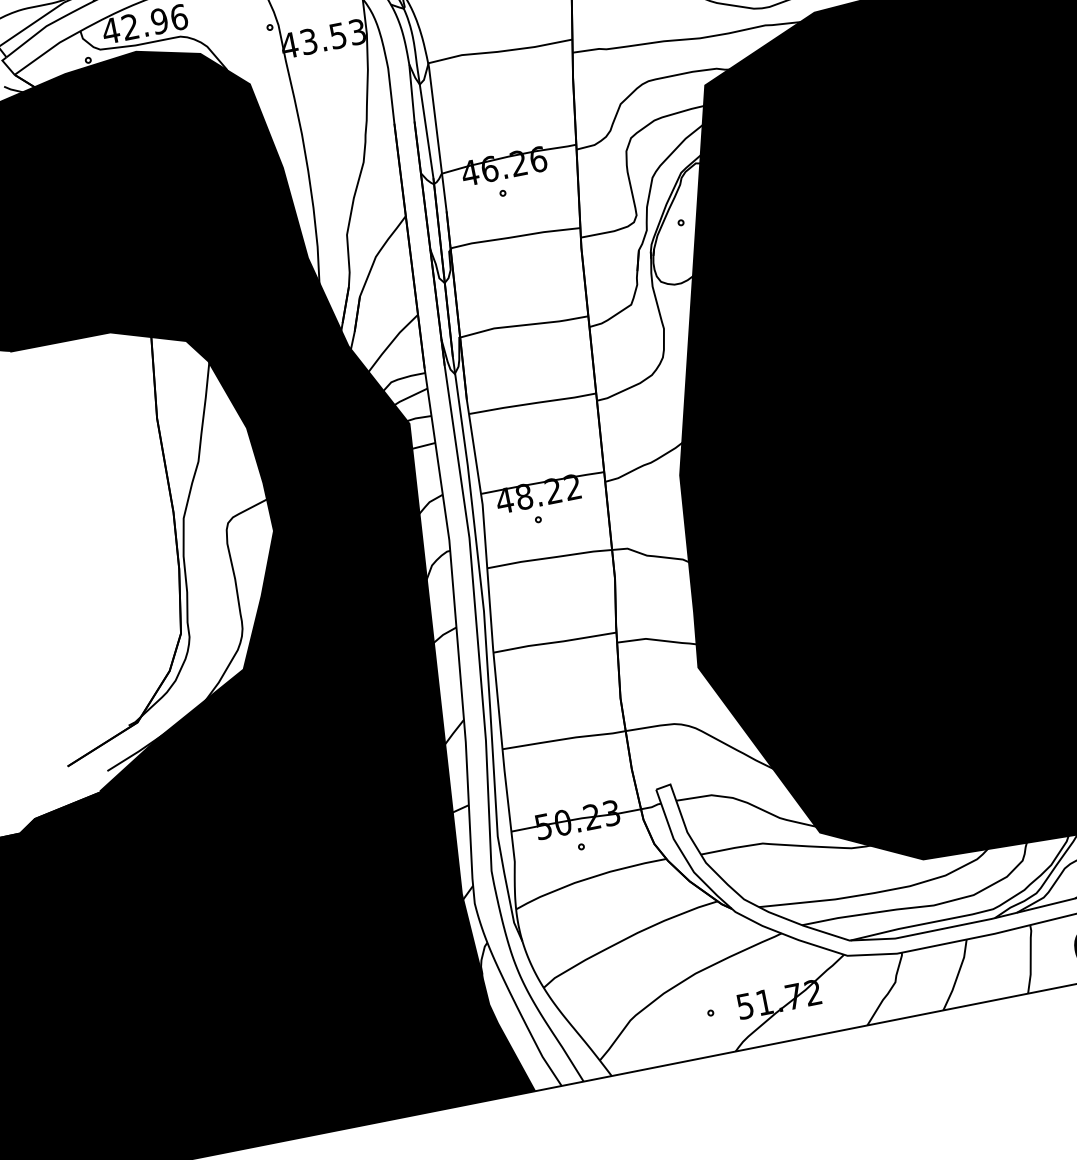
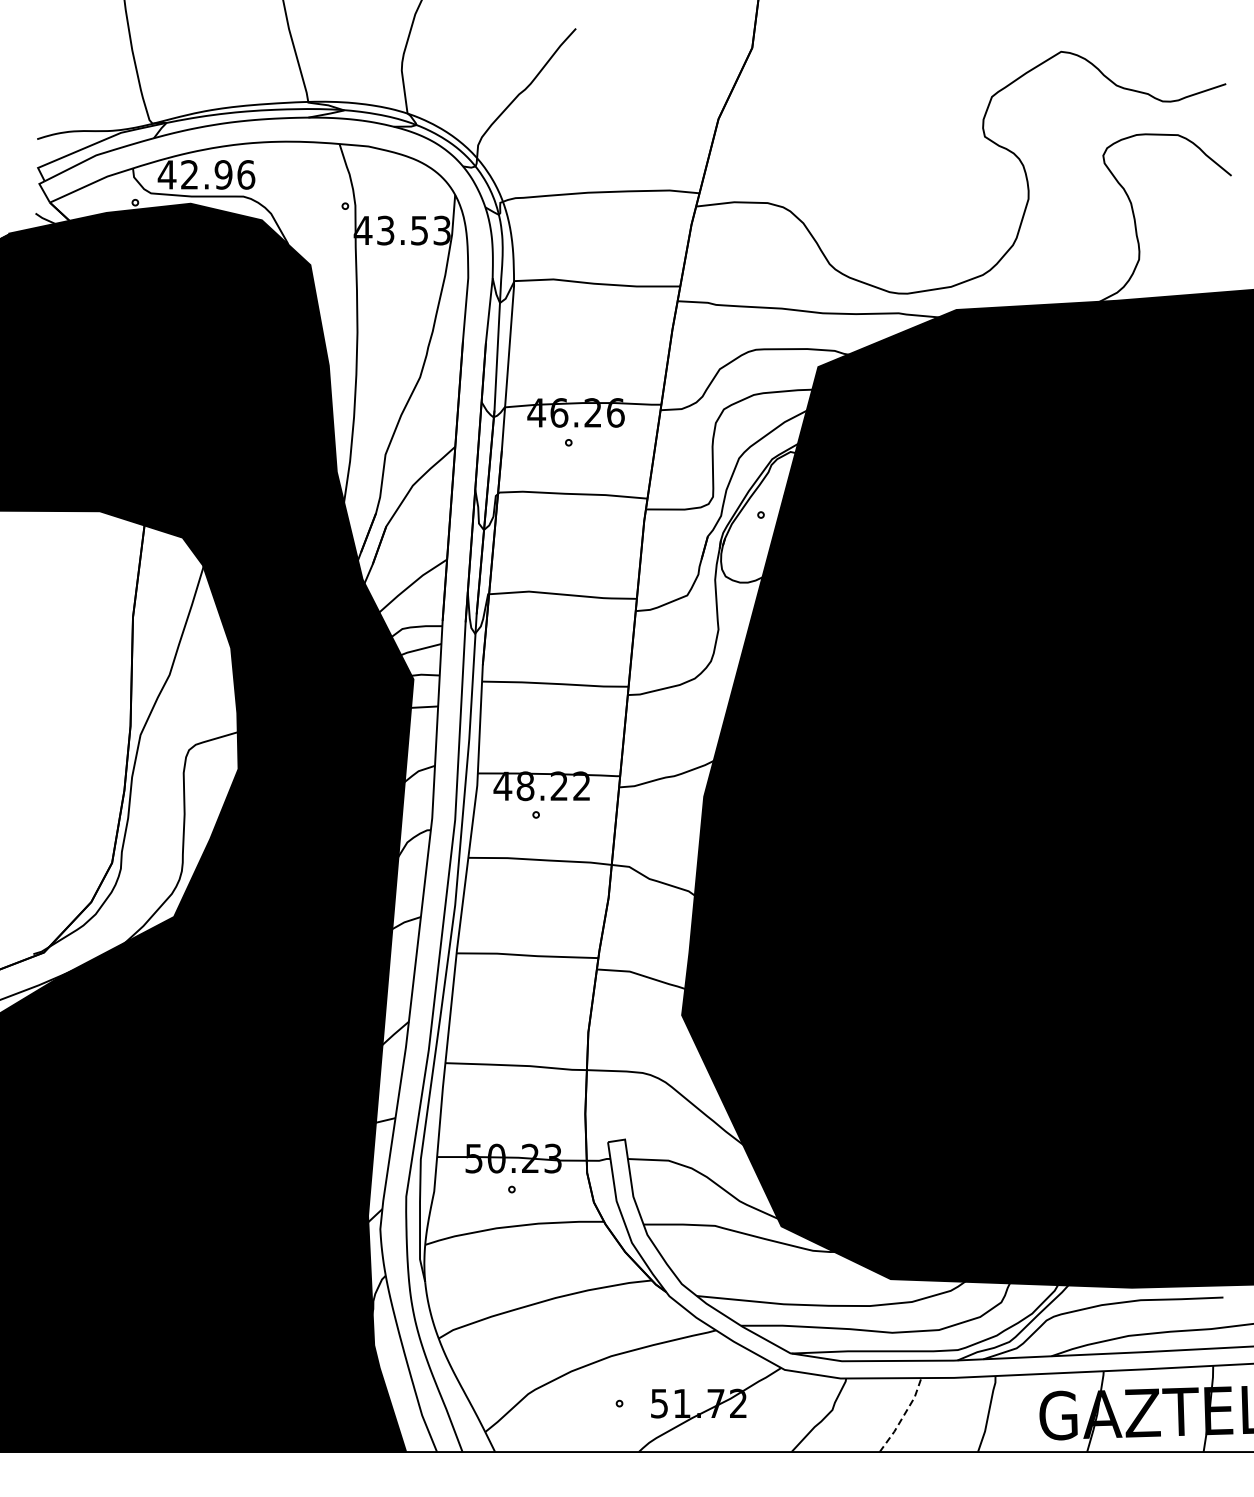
line: (957, 975) -> (903, 1416), solid -> dashed

